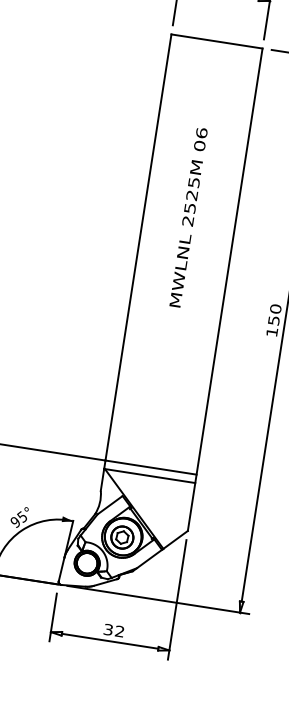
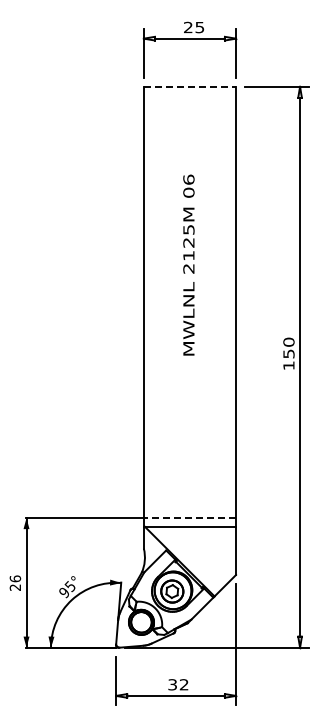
line: (217, 41) -> (190, 86), solid -> dashed
text: (189, 207) -> (188, 255), 2525M -> 2125M
line: (150, 468) -> (189, 518), solid -> dashed

